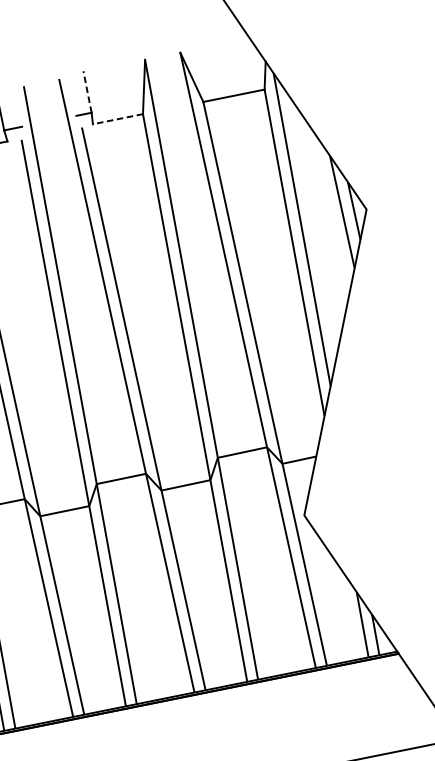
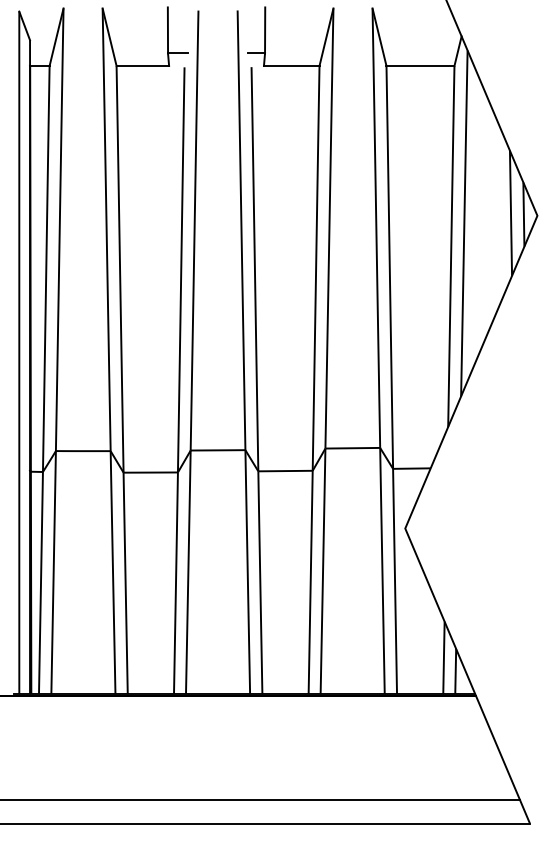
line: (87, 91) -> (265, 29), dashed -> solid
line: (117, 118) -> (291, 65), dashed -> solid

